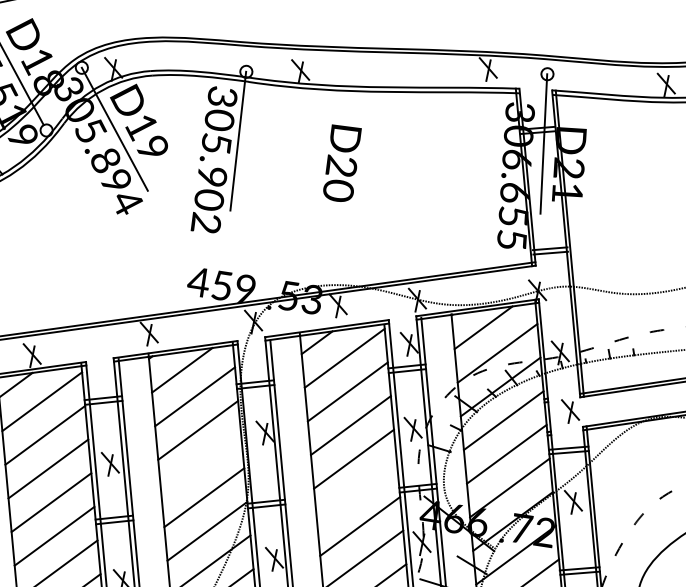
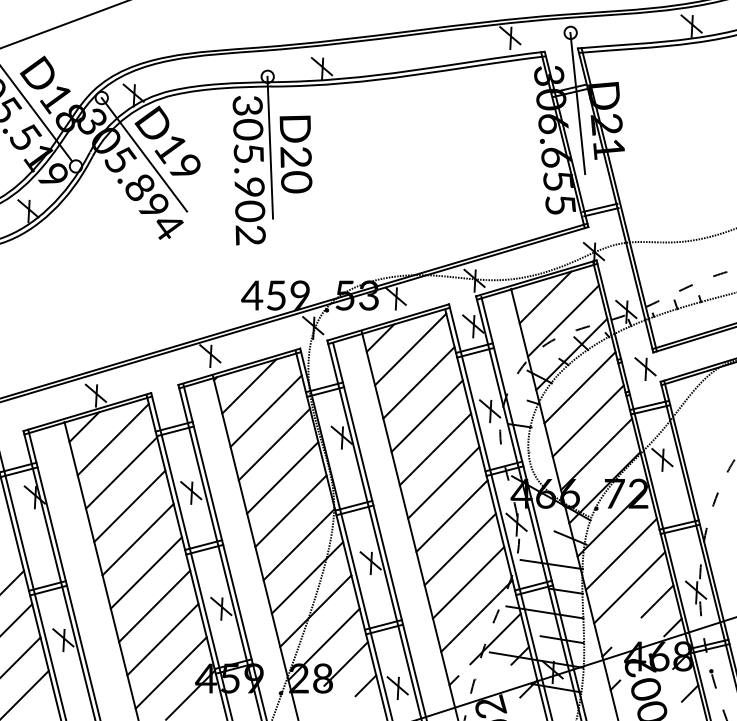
text: (341, 163) -> (295, 154), moved
line: (201, 463) -> (282, 477), added
line: (356, 492) -> (443, 482), added

